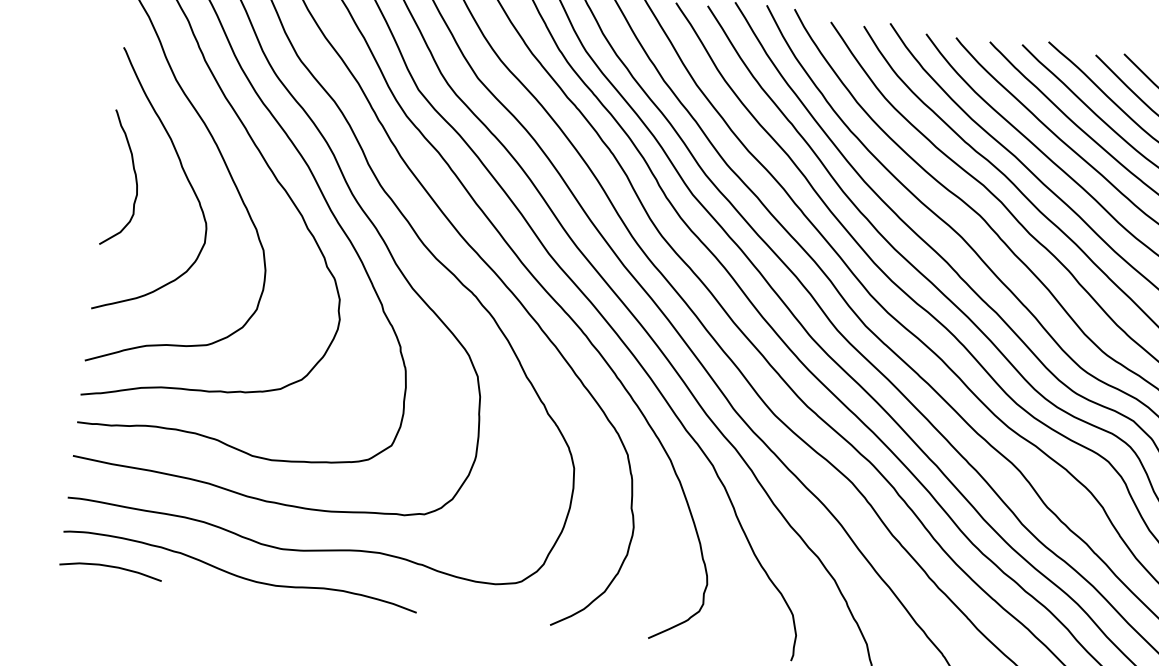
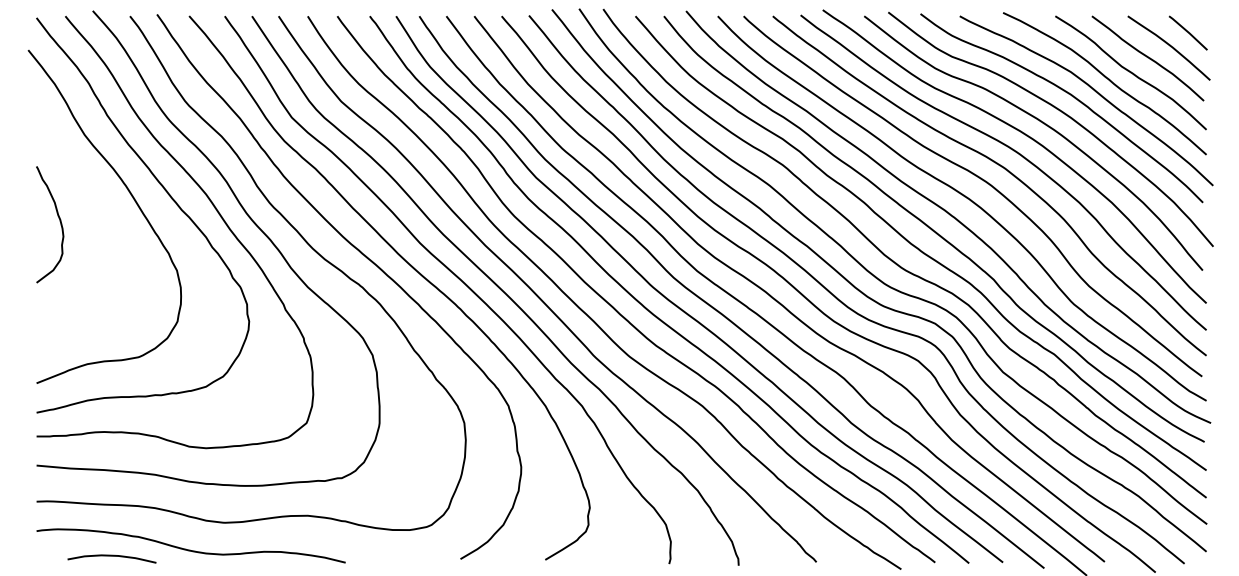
curve: (182, 170) -> (99, 211), removed
curve: (110, 567) -> (111, 556), moved

